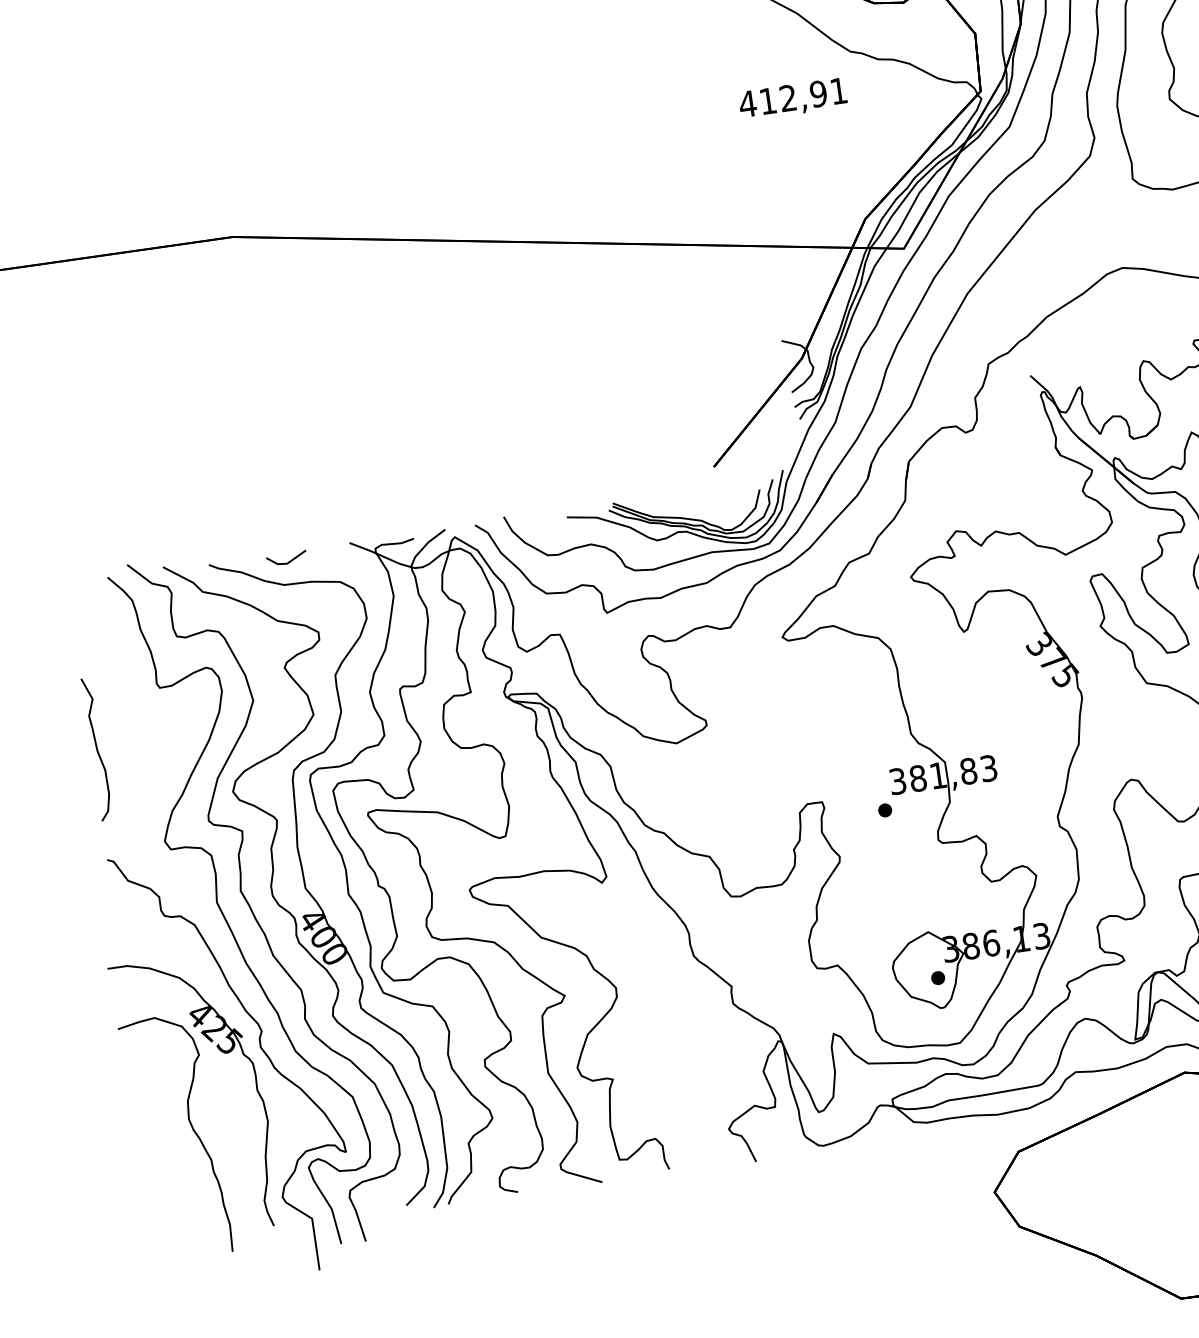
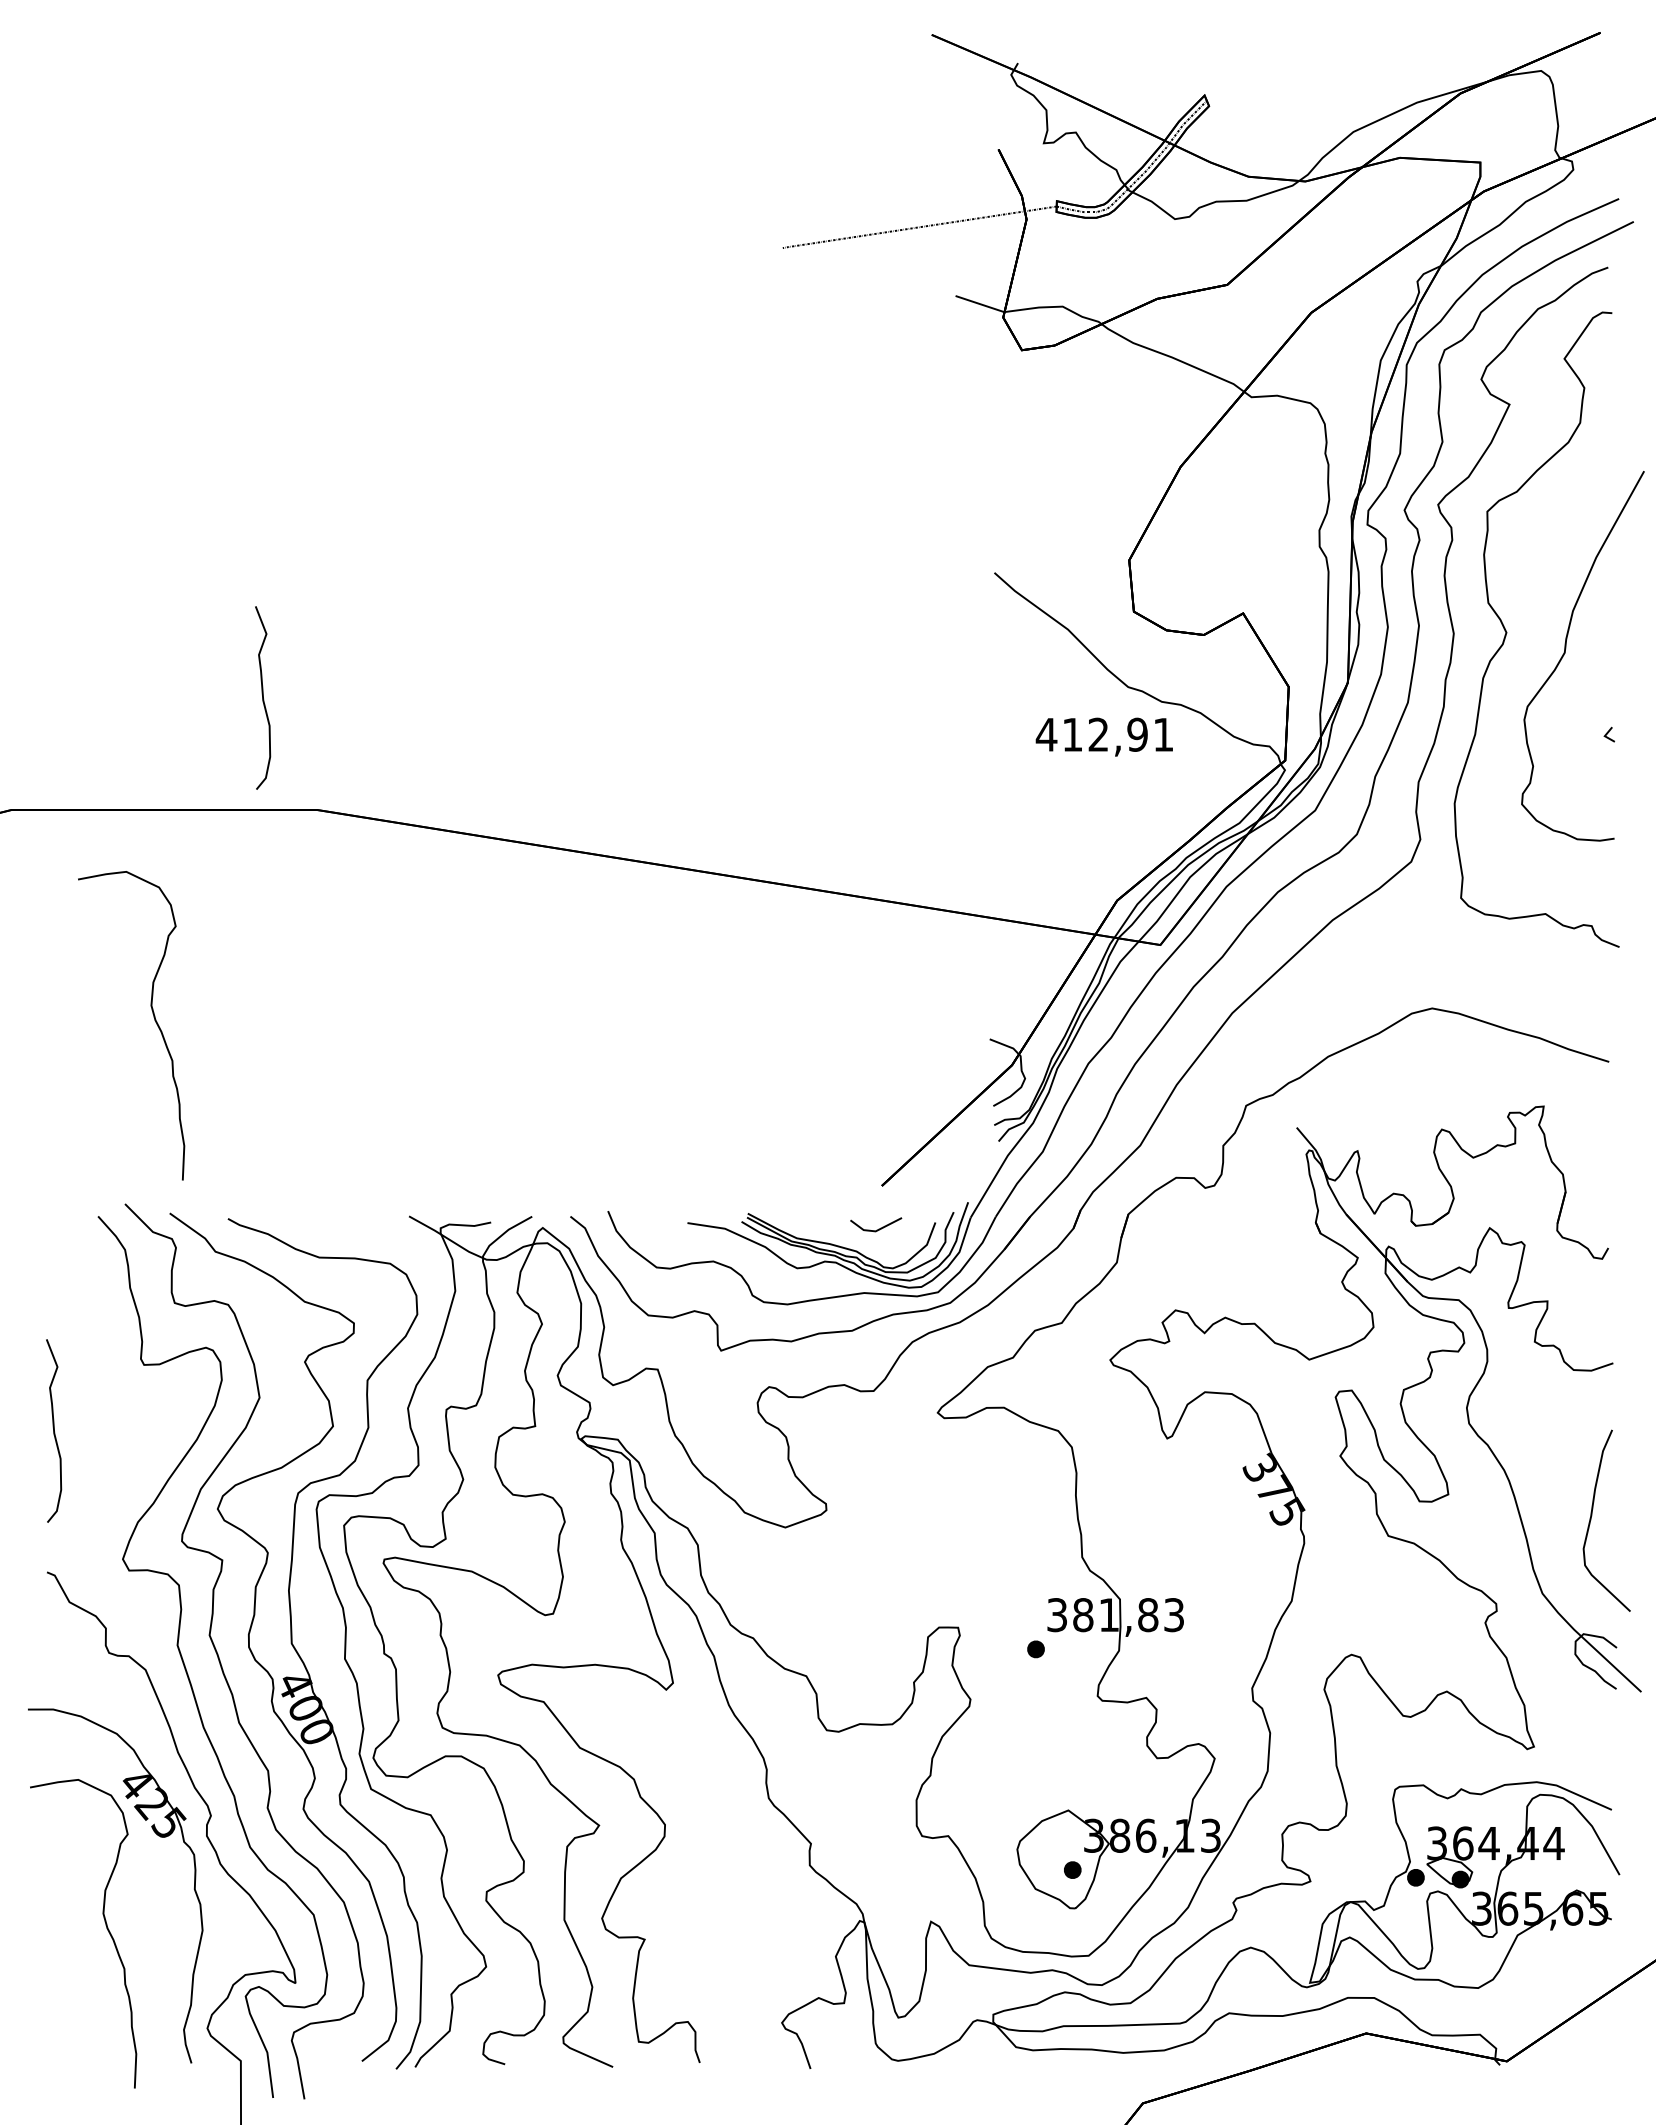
text: (792, 99) -> (1103, 736), moved
curve: (178, 155) -> (263, 697), added
curve: (128, 416) -> (153, 1017), added
line: (288, 561) -> (878, 1228), moved

